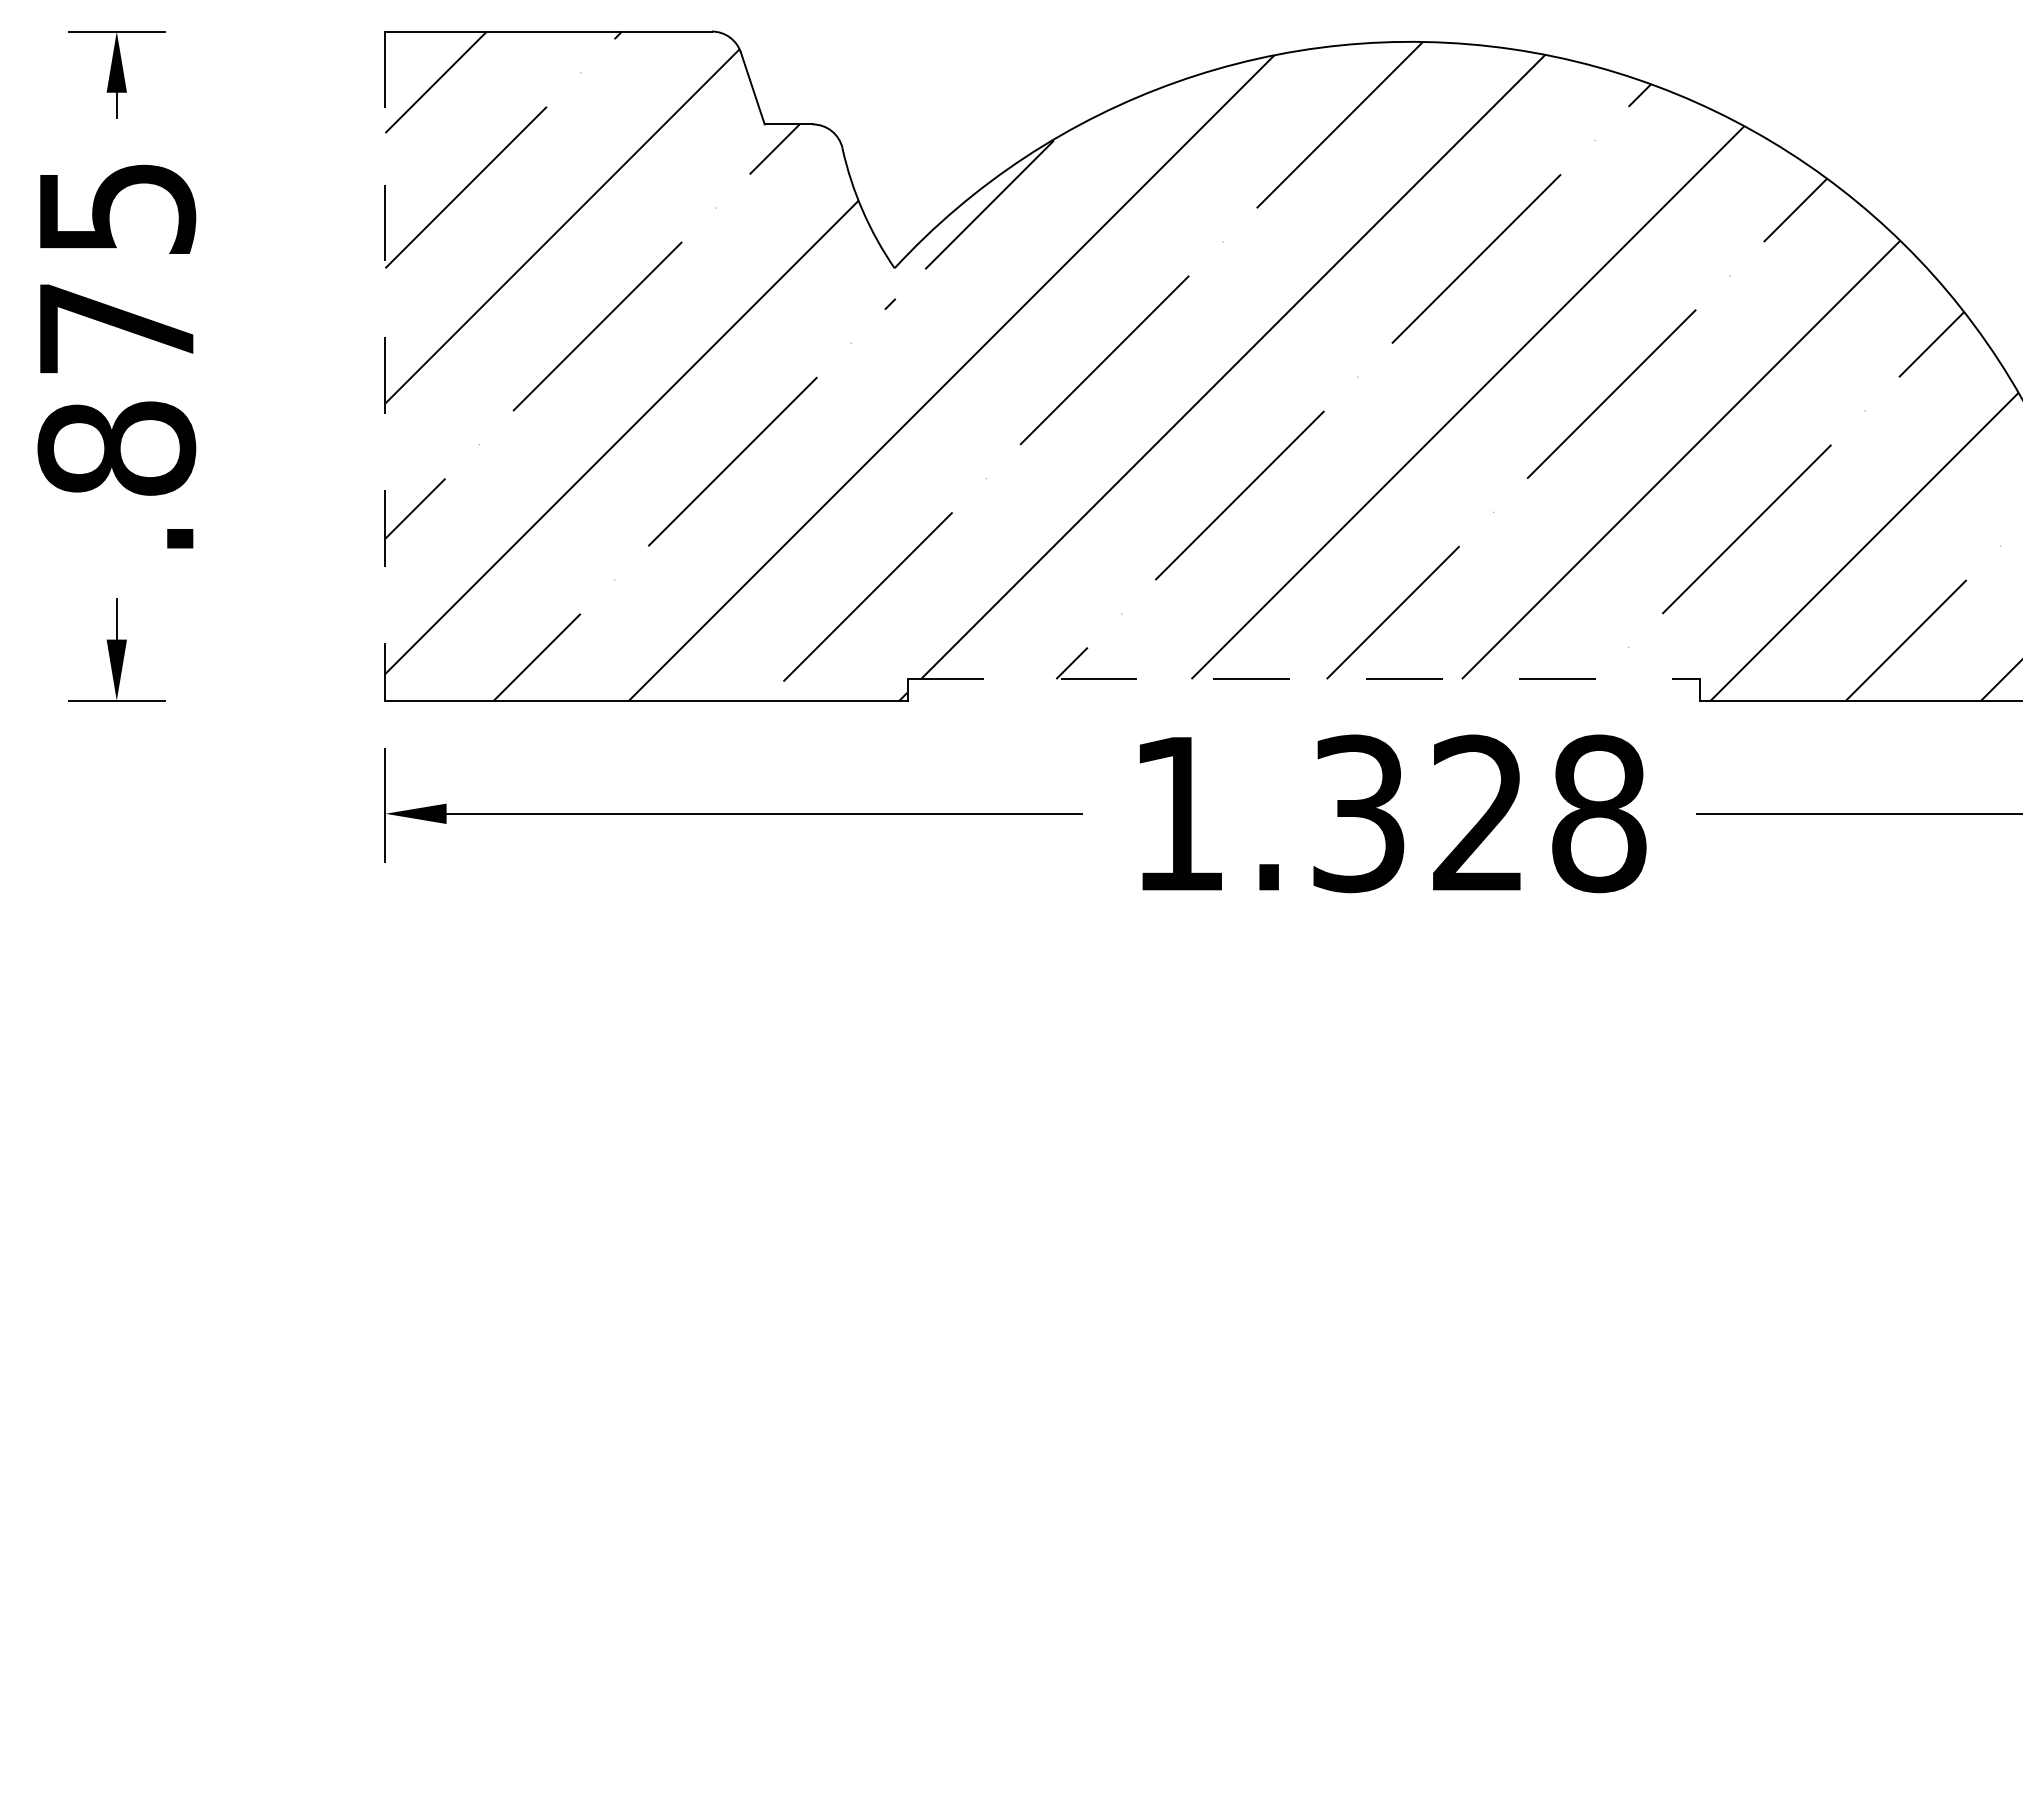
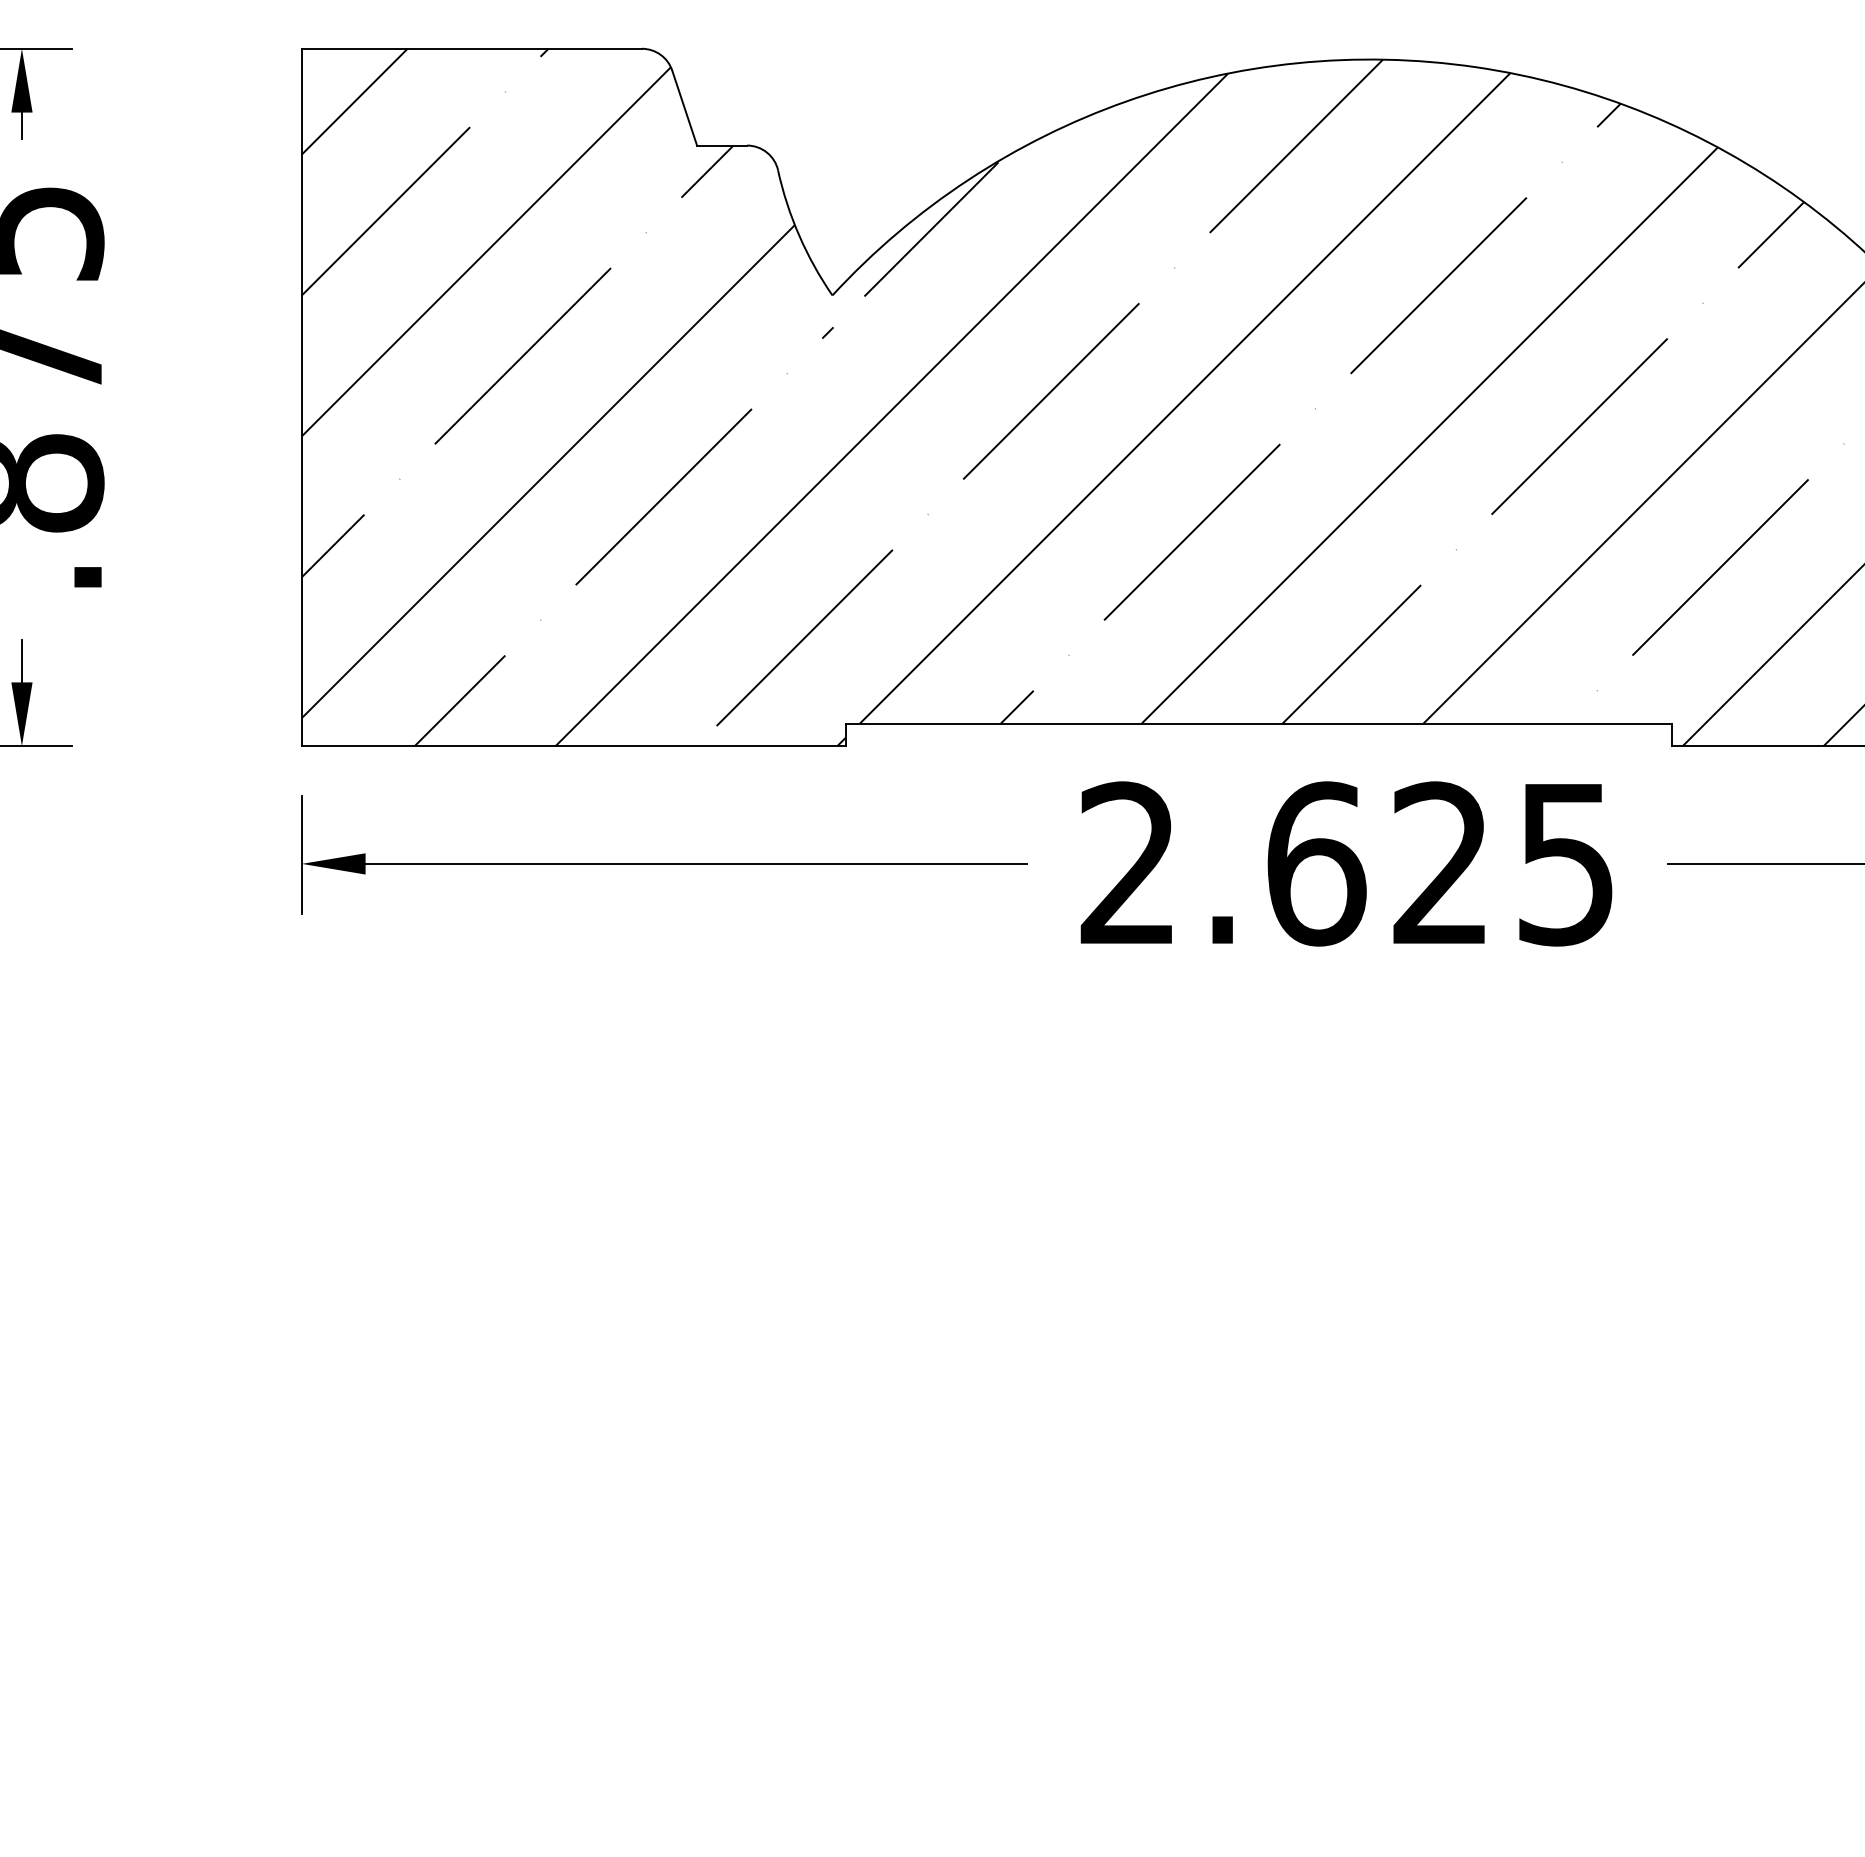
line: (385, 366) -> (301, 397), dashed -> solid
line: (1304, 679) -> (1259, 723), dashed -> solid
text: (1389, 813) -> (1348, 863), 1.328 -> 2.625

